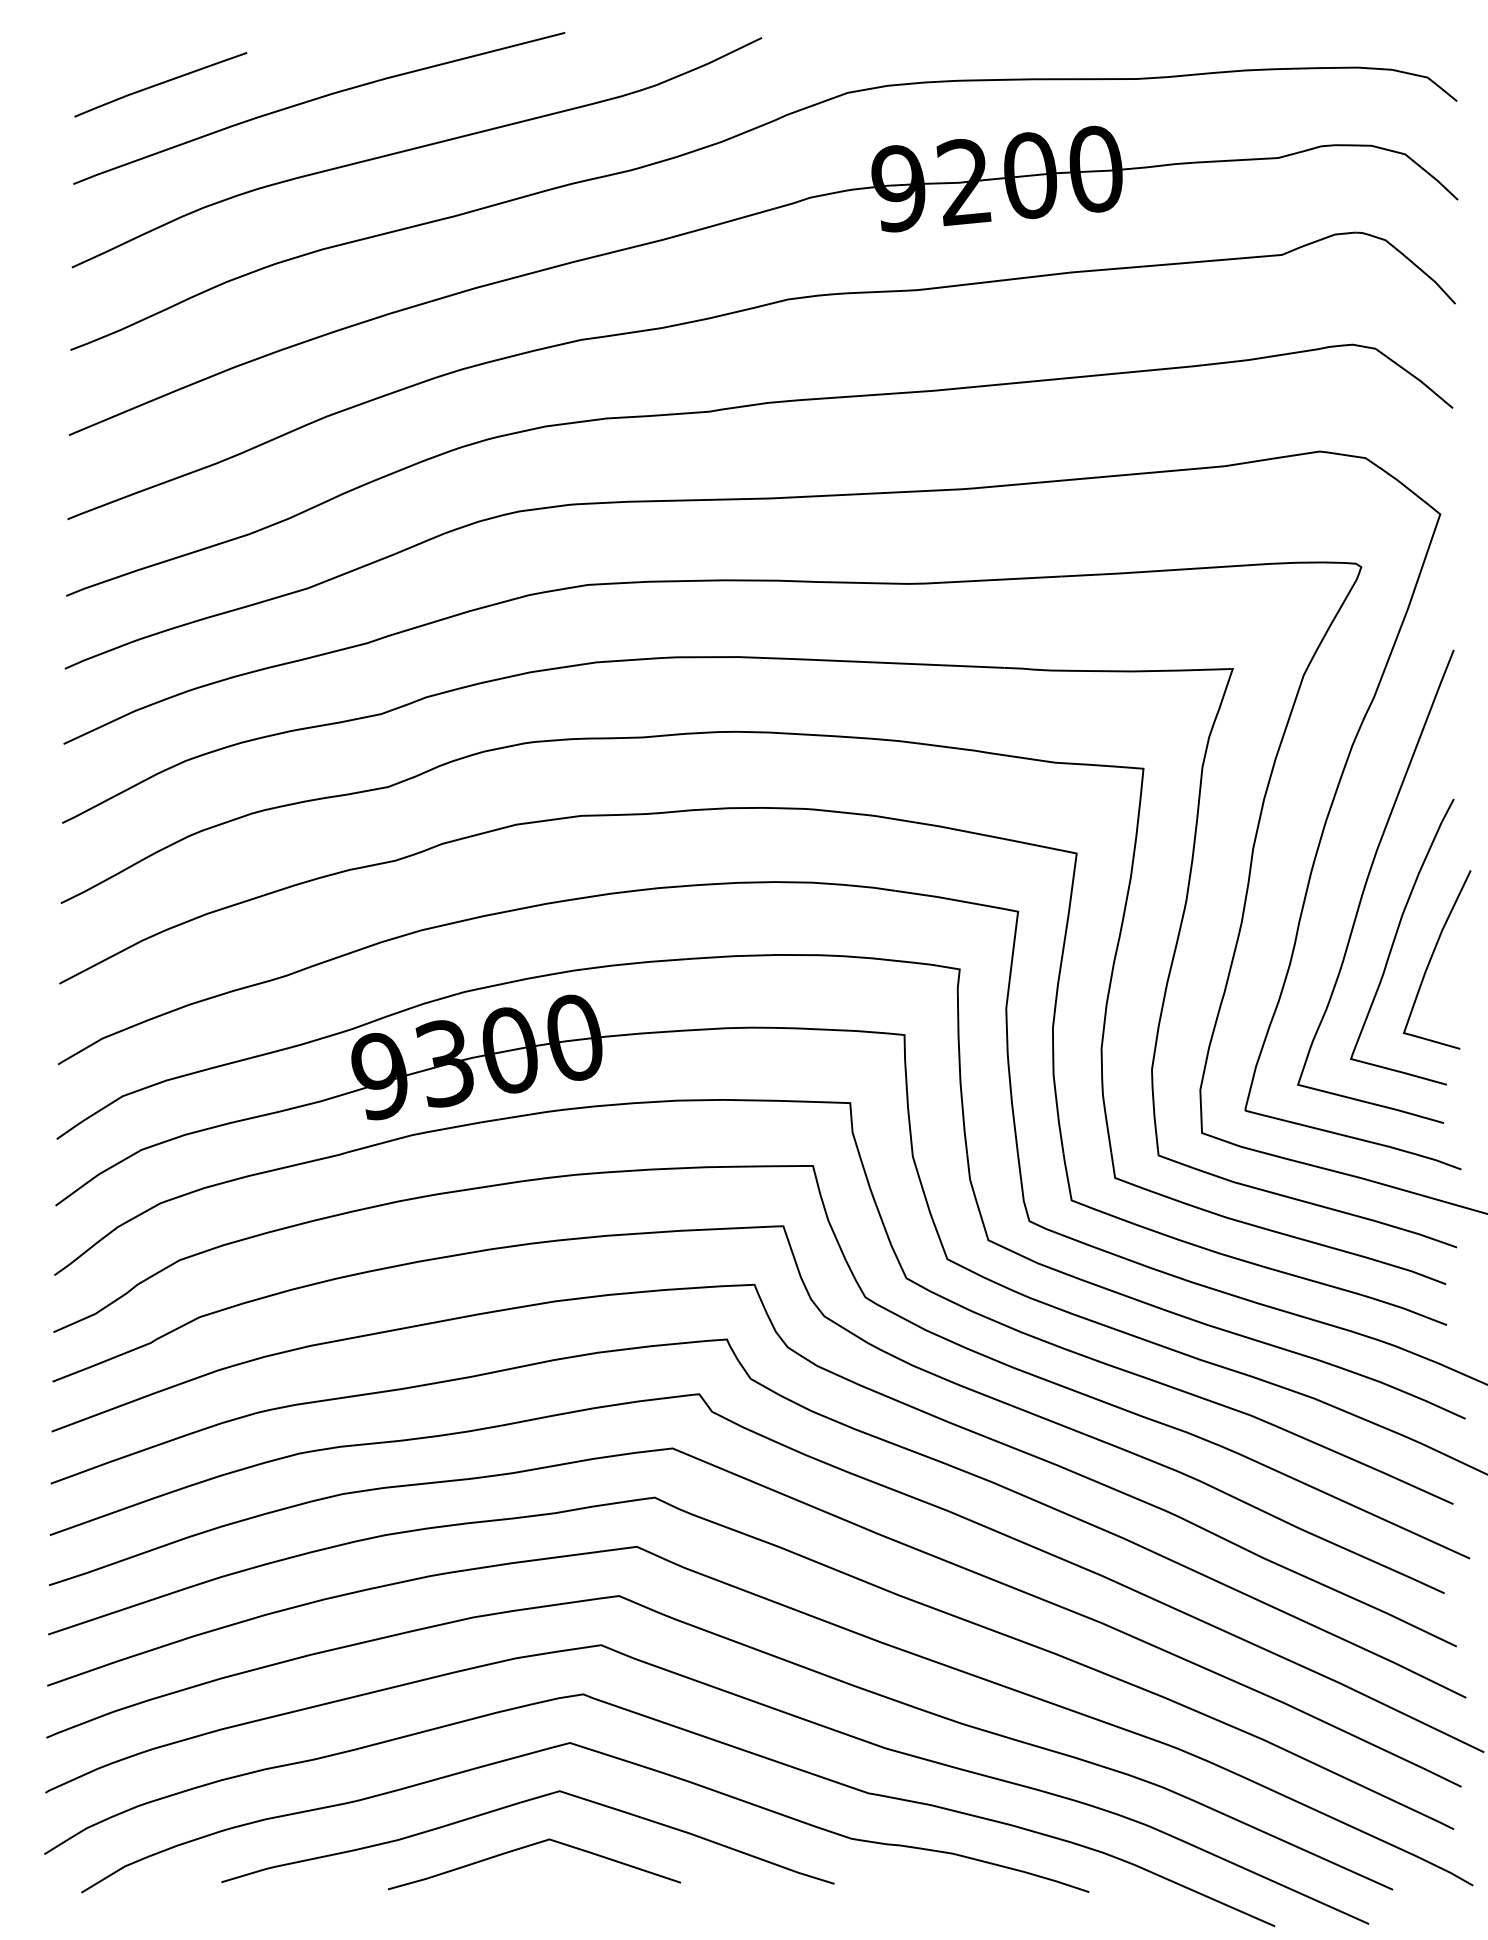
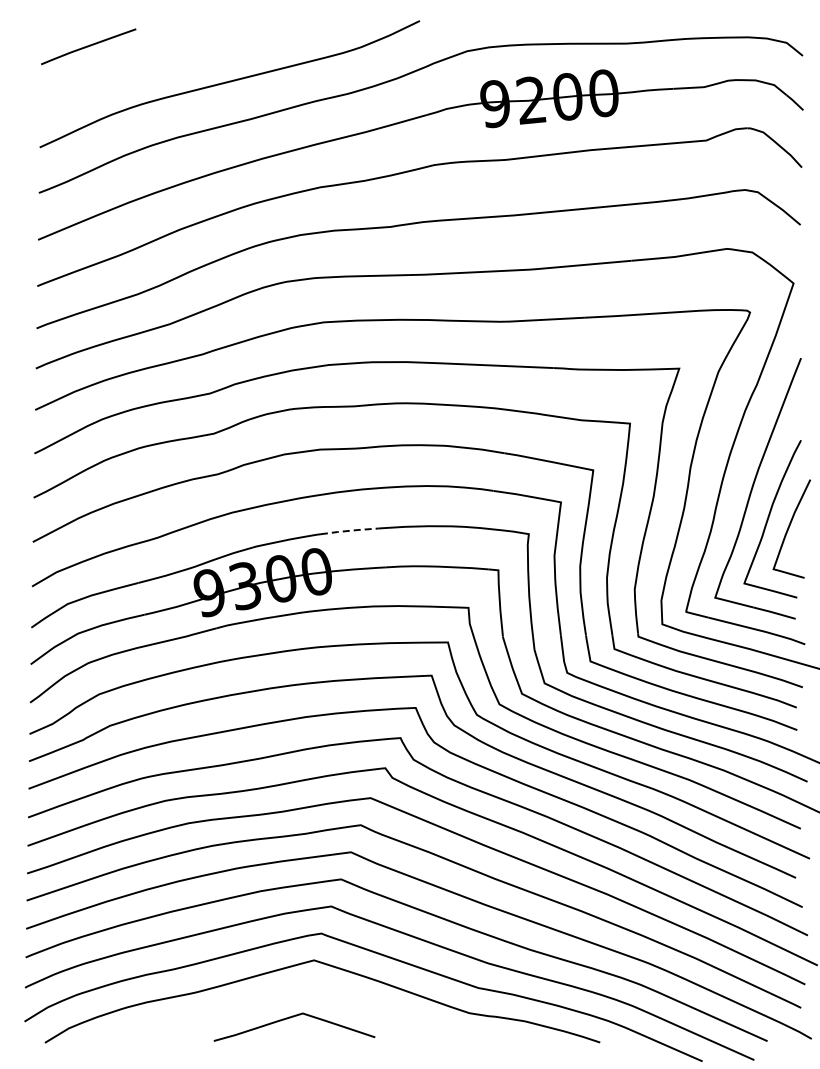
curve: (318, 100) -> (175, 55), removed
line: (636, 962) -> (350, 530), solid -> dashed
curve: (514, 1806) -> (283, 995), removed

